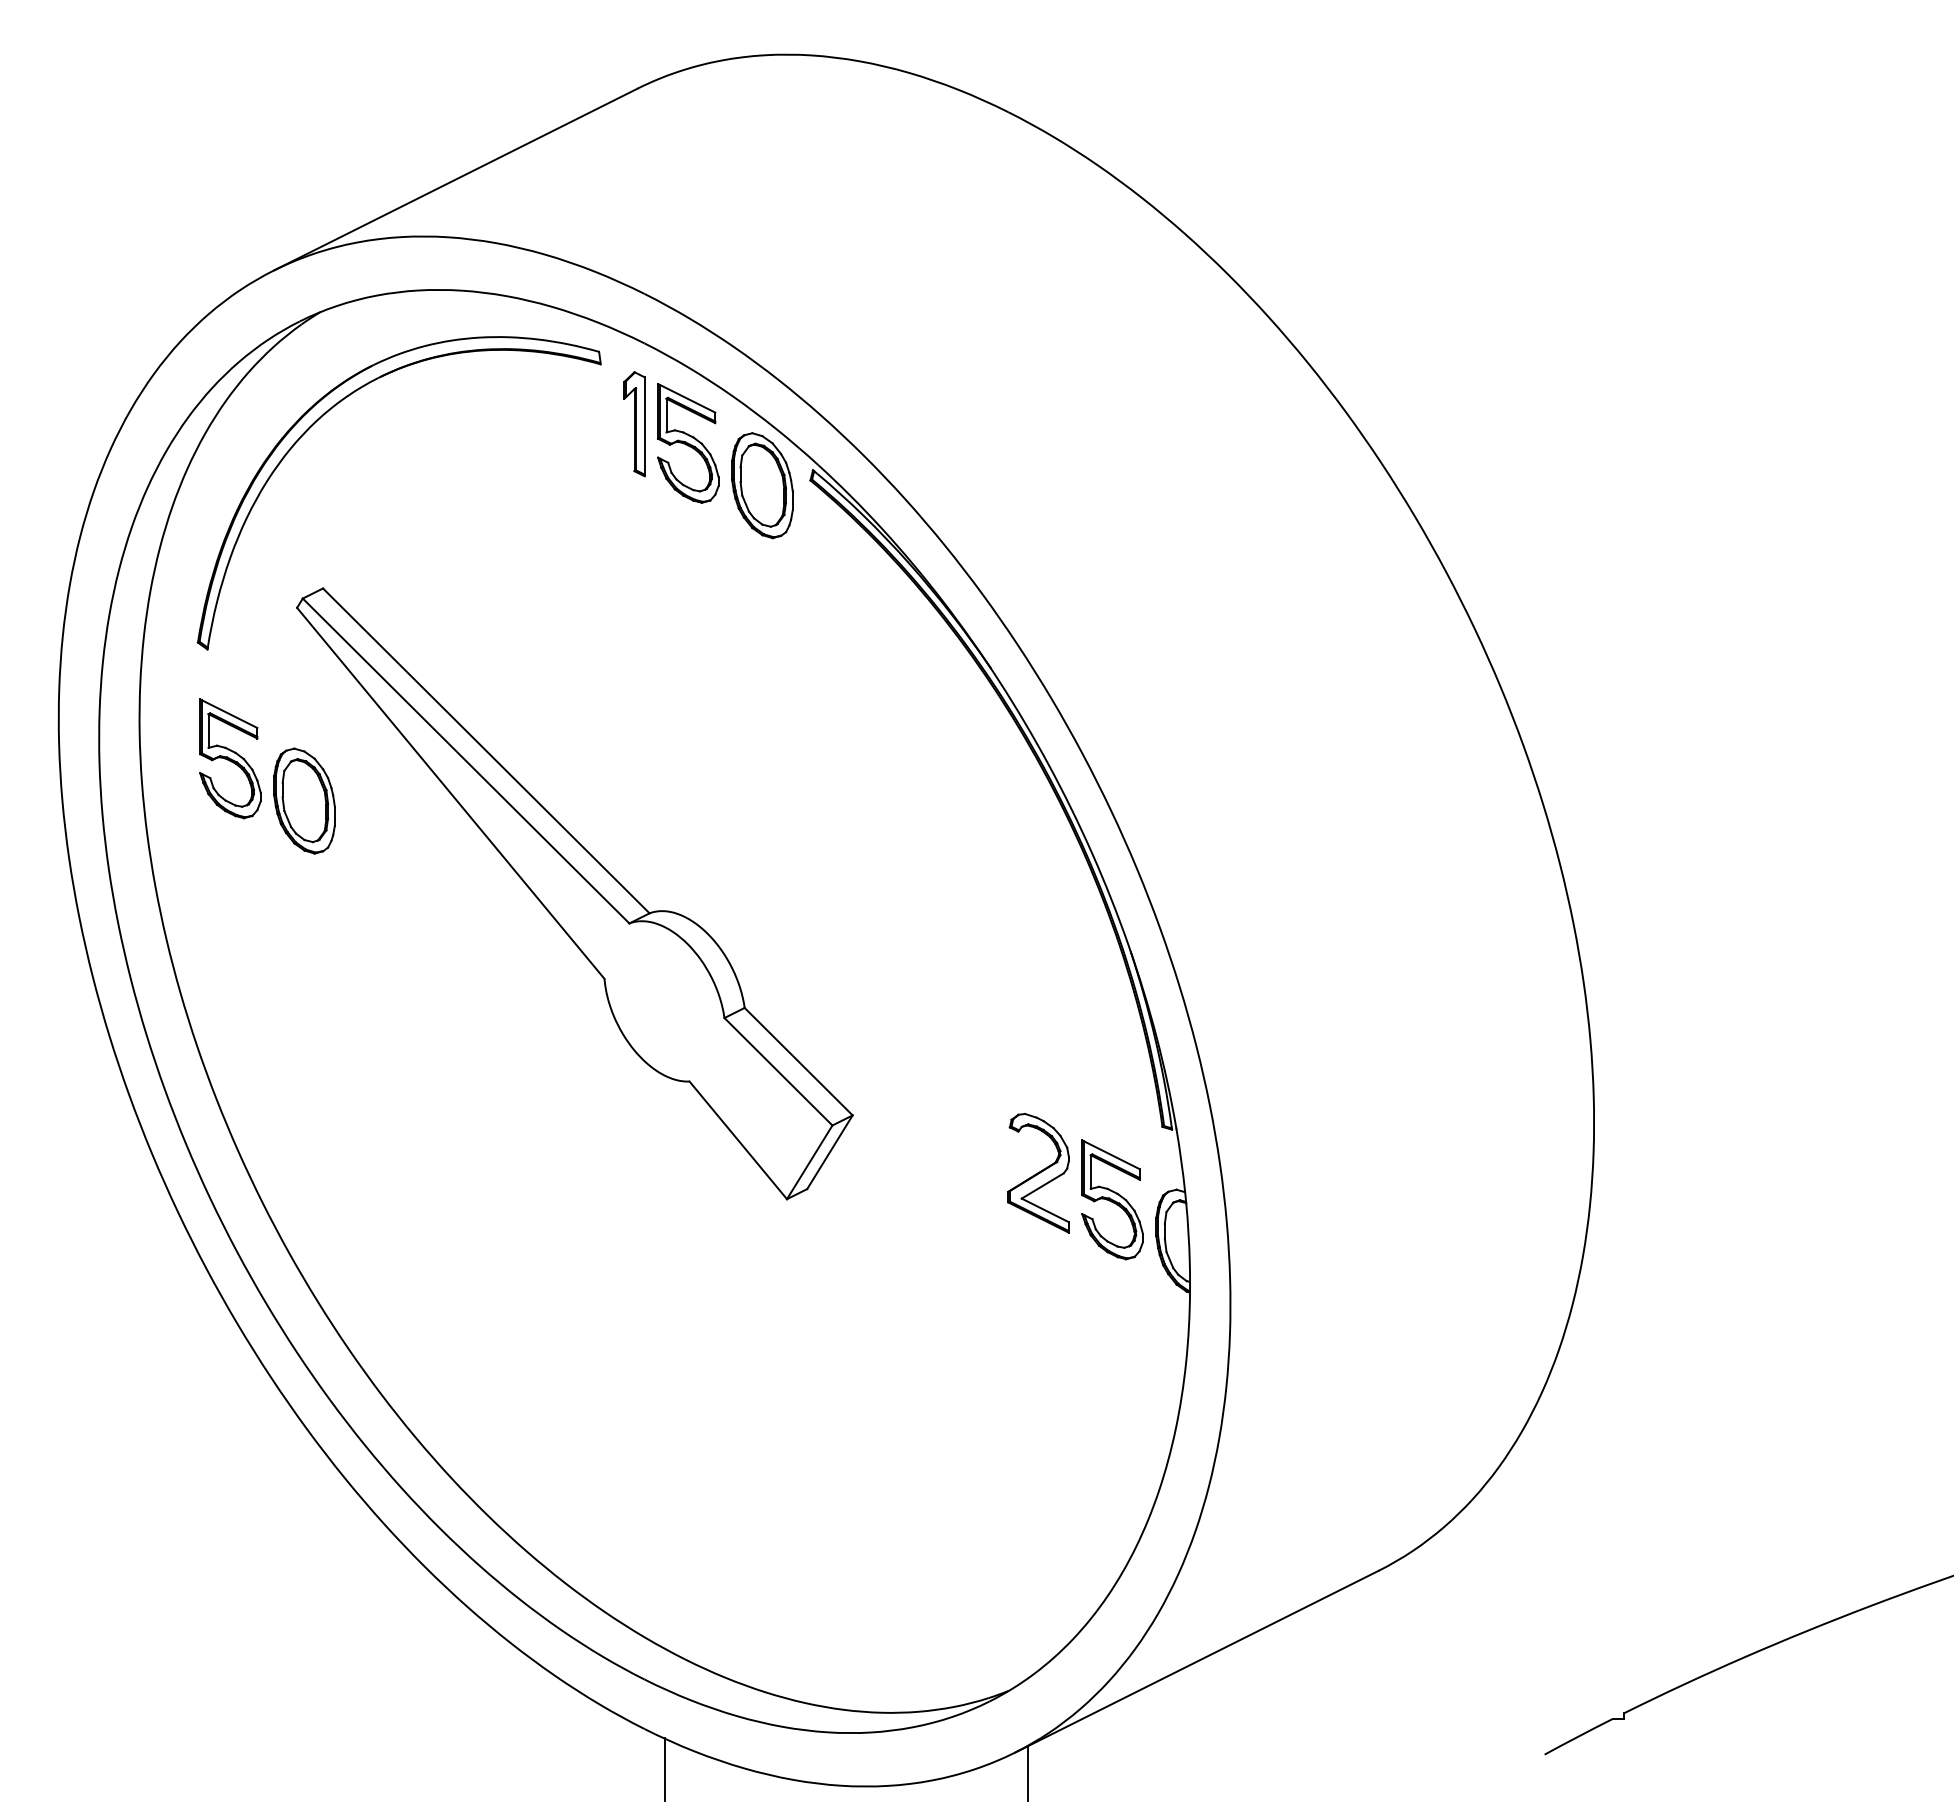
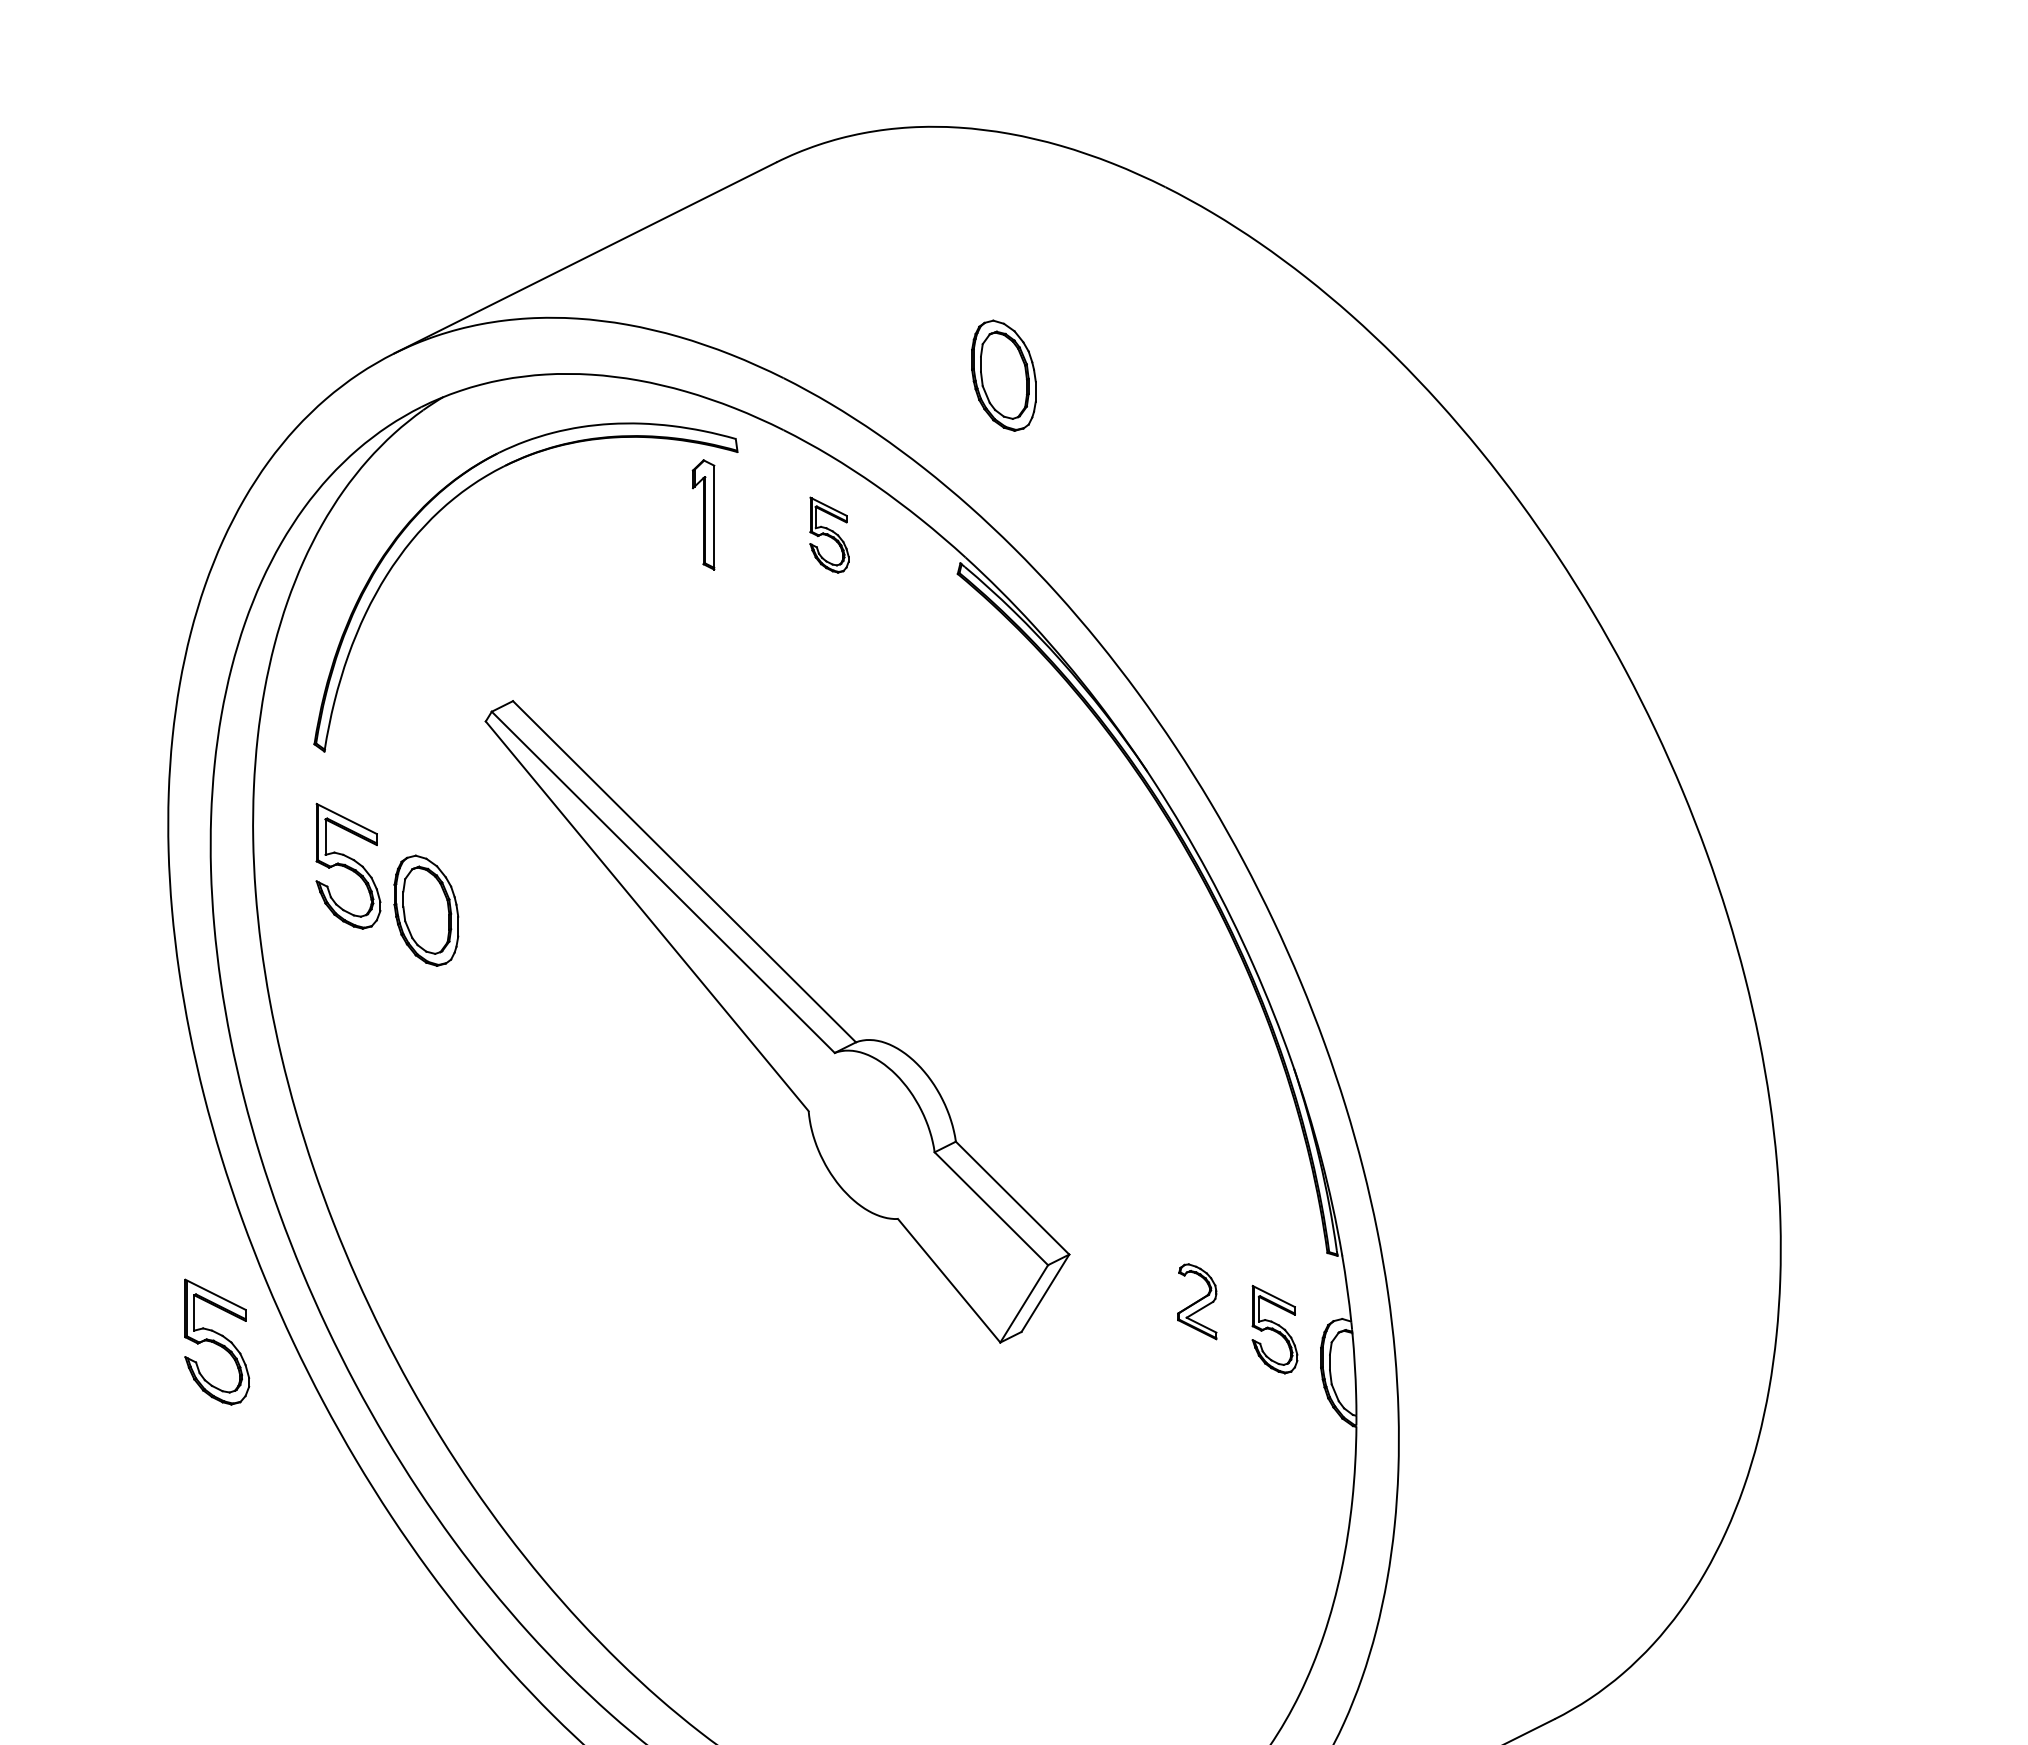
part: (634, 424) -> (703, 515), moved
part: (688, 443) -> (829, 535), size x0.6
part: (762, 485) -> (1004, 375), moved
part: (574, 893) -> (777, 1021), moved
part: (1038, 1173) -> (1197, 1301), size x0.6
part: (1112, 1199) -> (1274, 1329), size x0.7
part: (105, 1211) -> (217, 1341), added

